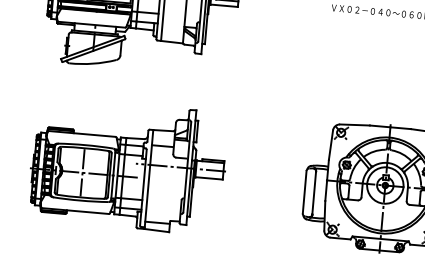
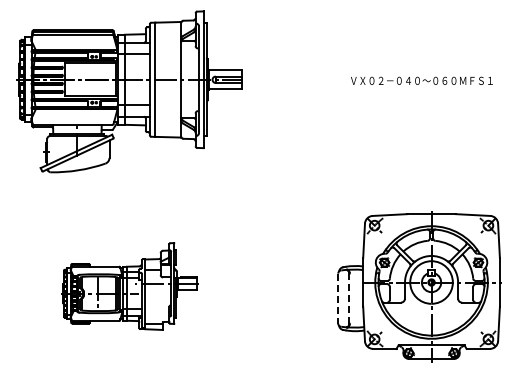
part: (127, 166) -> (129, 286), size x0.6
line: (304, 192) -> (338, 298), solid -> dashed
line: (314, 193) -> (349, 298), solid -> dashed

